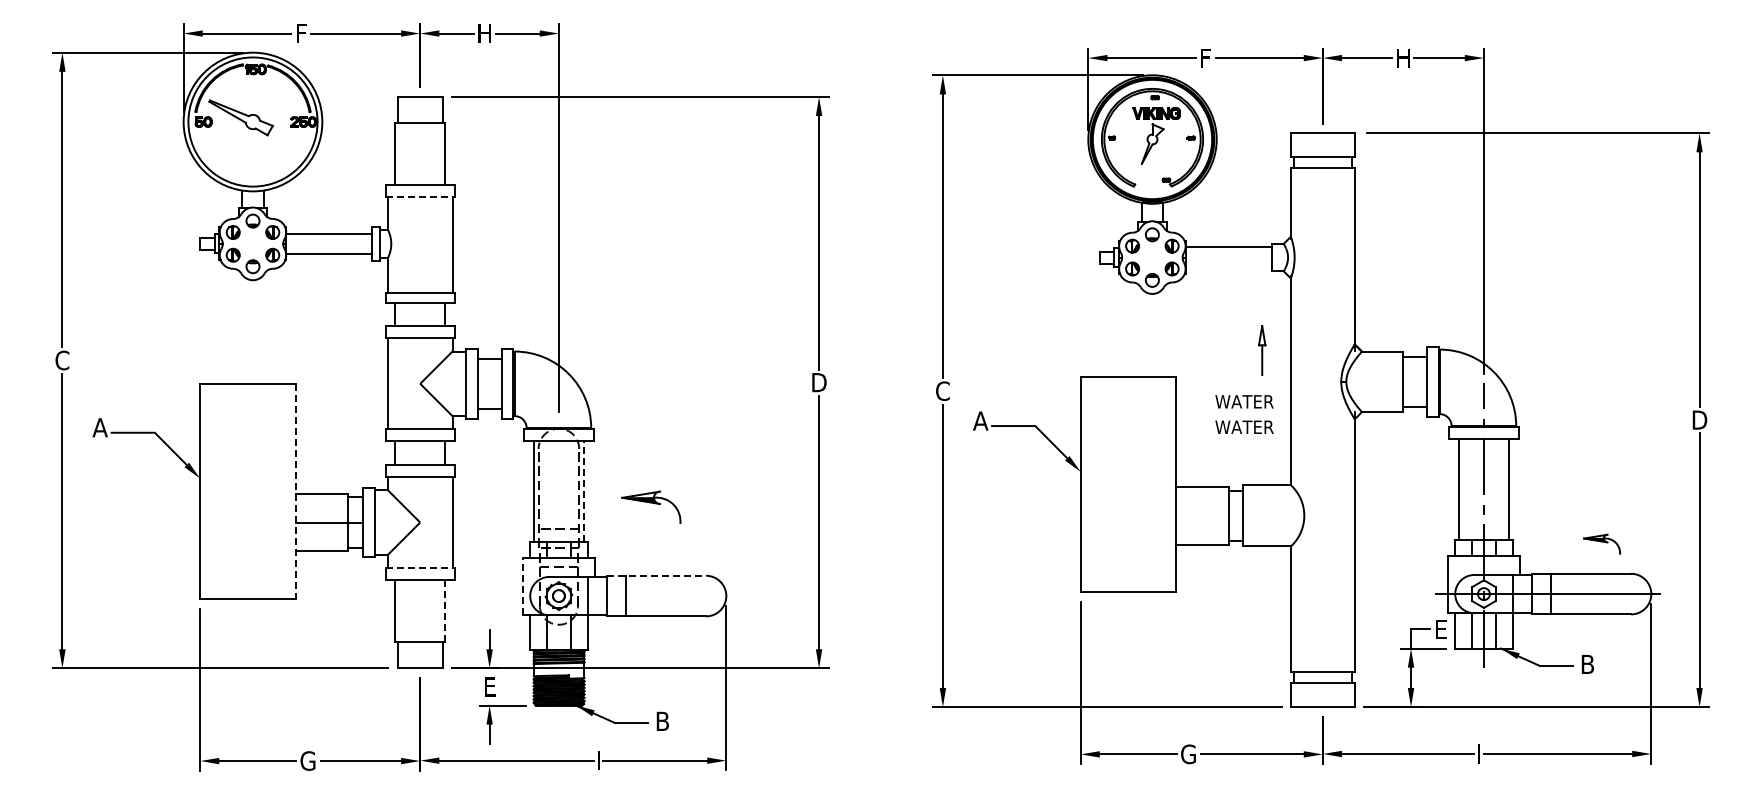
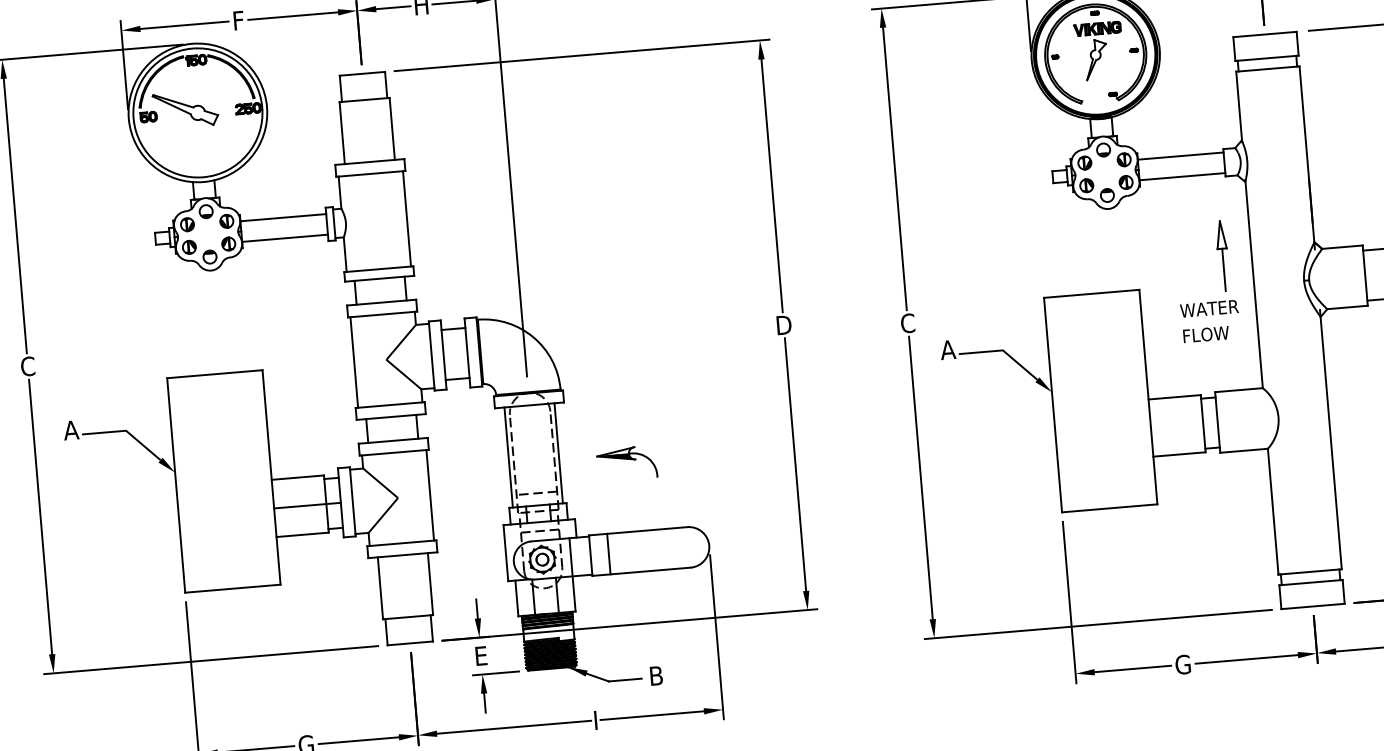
line: (420, 197) -> (371, 174), dashed -> solid
line: (1228, 267) -> (1182, 176), added
part: (1261, 350) -> (1222, 256), size x1.43
text: (1244, 427) -> (1211, 334), WATER -> FLOW
line: (584, 490) -> (559, 452), dashed -> solid
line: (295, 491) -> (271, 477), dashed -> solid
line: (420, 567) -> (402, 542), dashed -> solid
line: (657, 575) -> (638, 530), dashed -> solid
line: (523, 586) -> (506, 553), dashed -> solid
line: (445, 610) -> (430, 583), dashed -> solid

